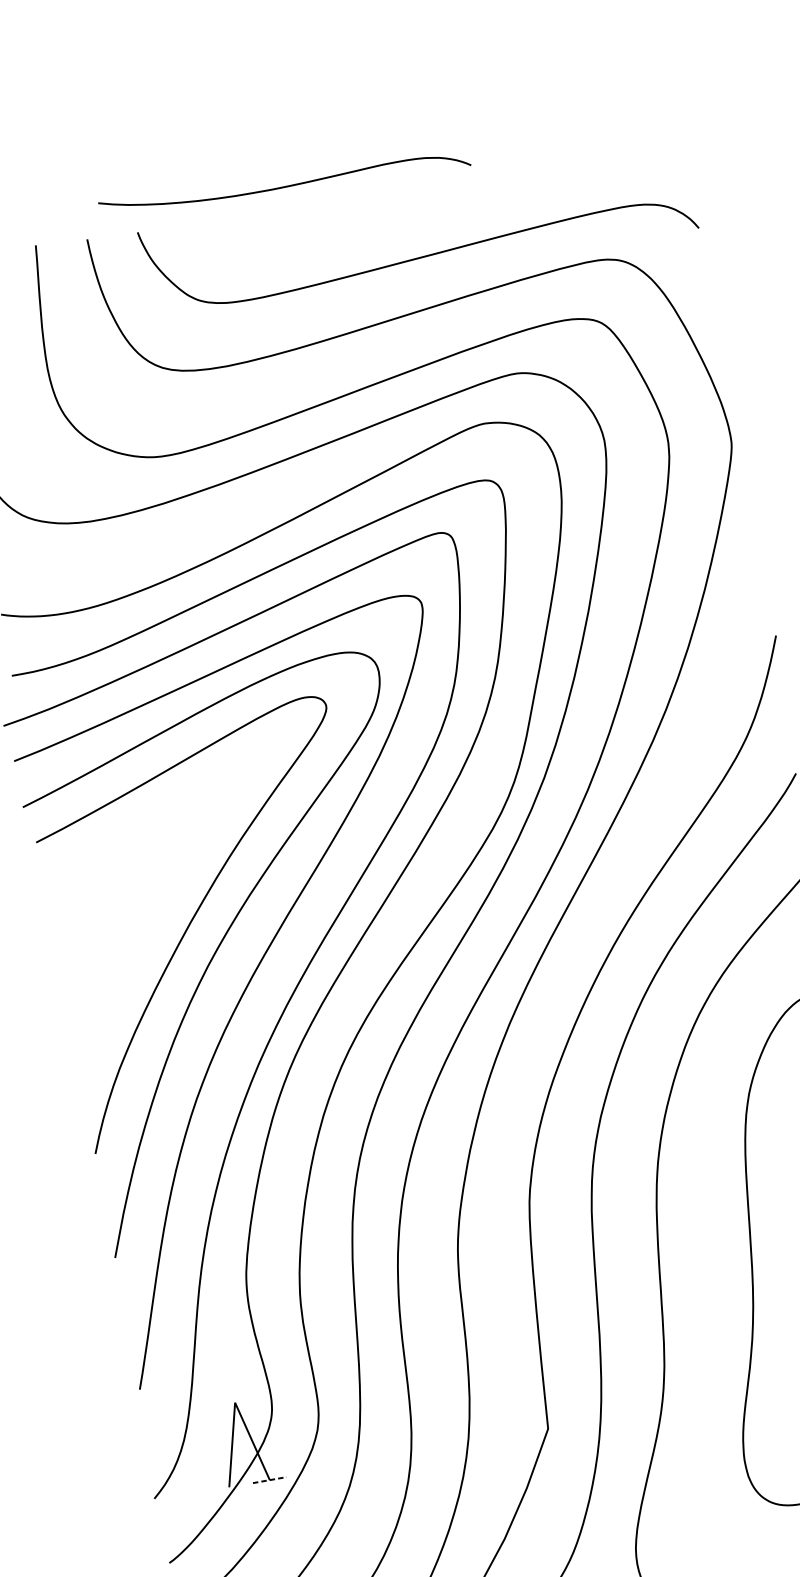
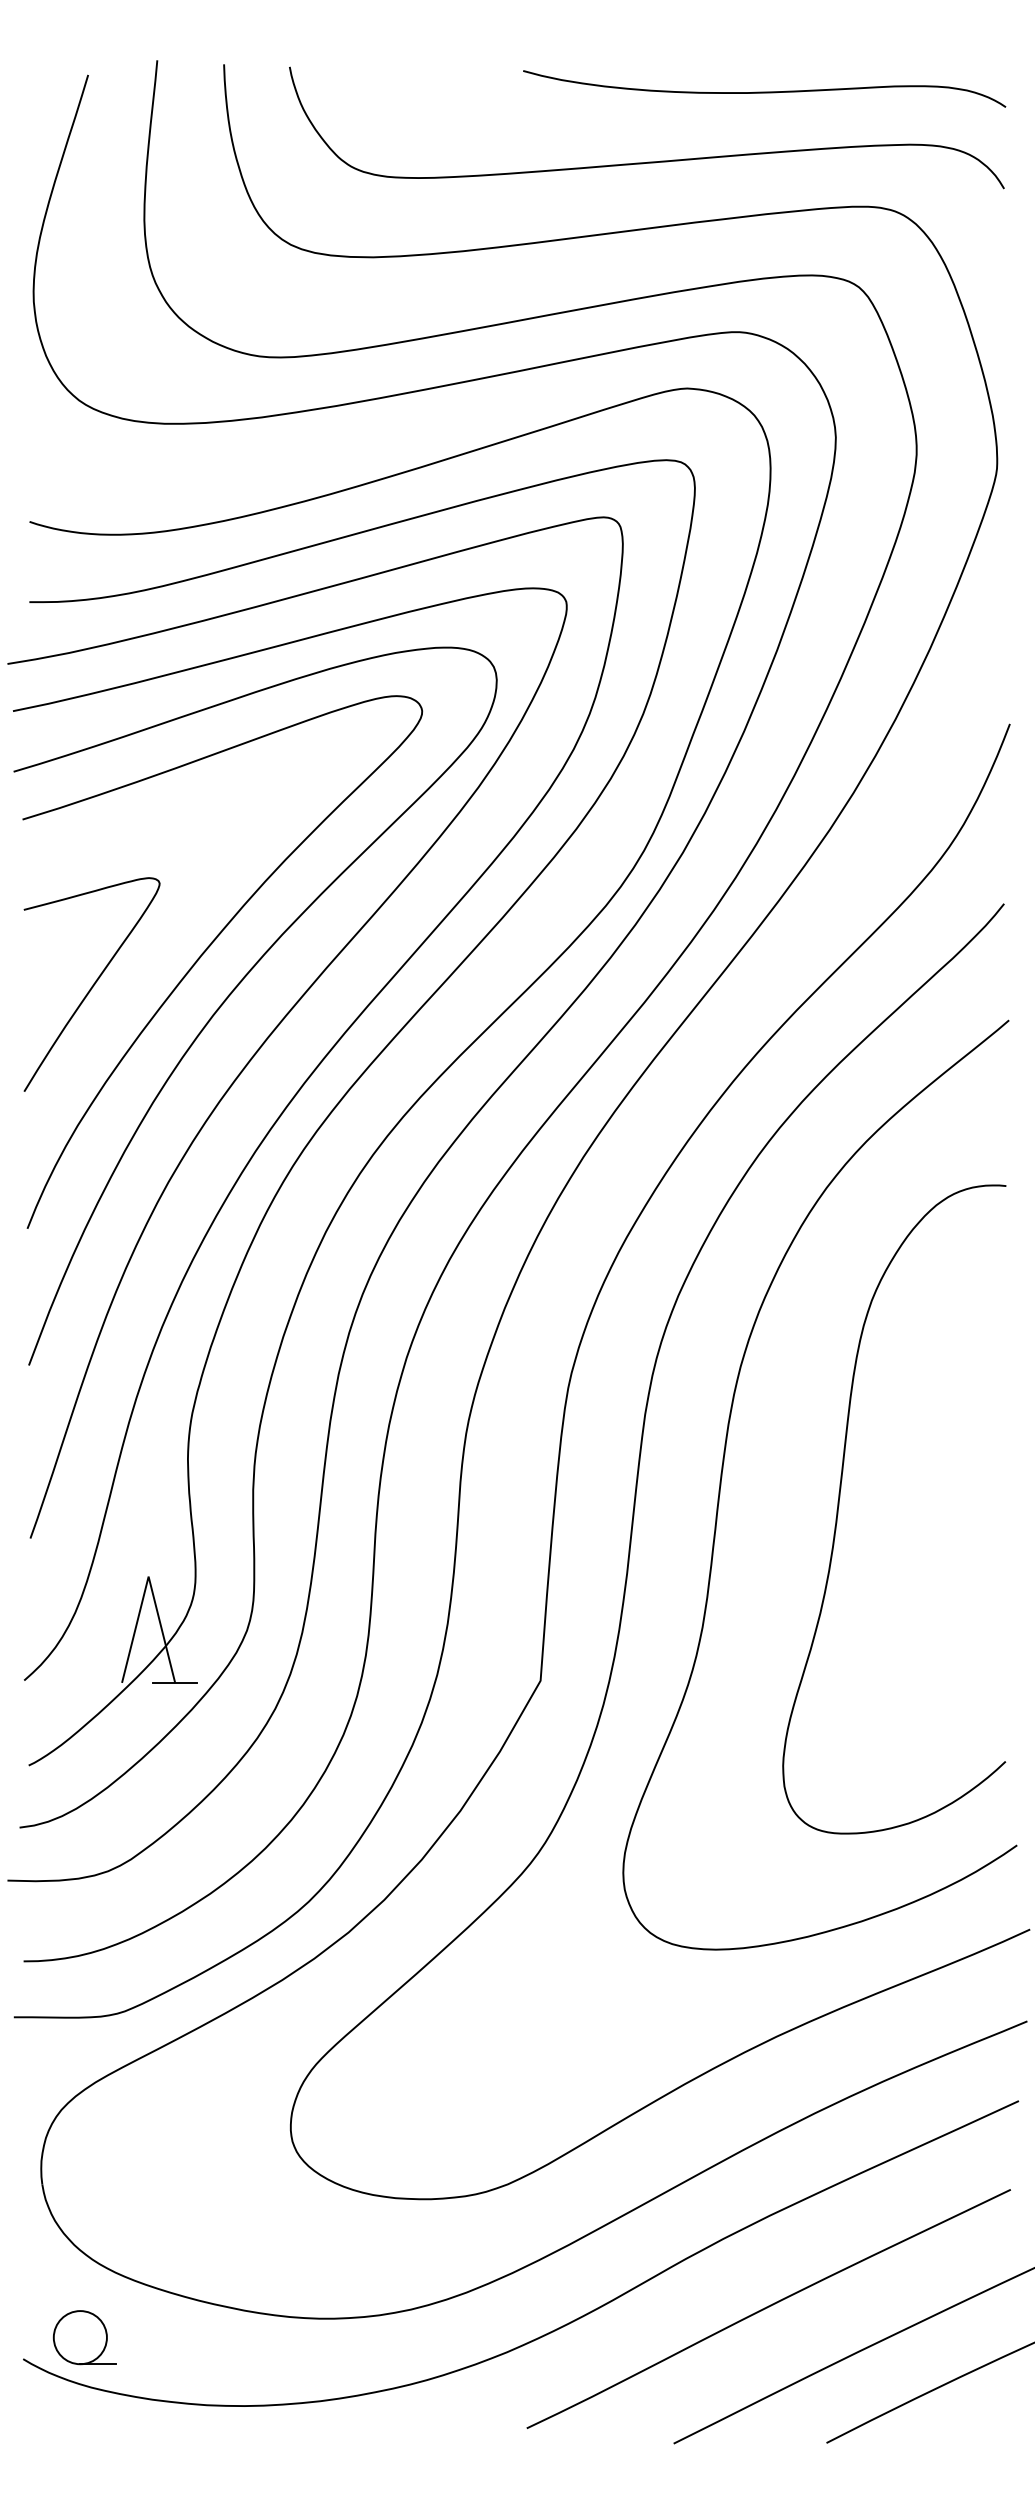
curve: (285, 186) -> (764, 91), moved
curve: (112, 959) -> (92, 985), added
line: (269, 1479) -> (175, 1682), dashed -> solid

